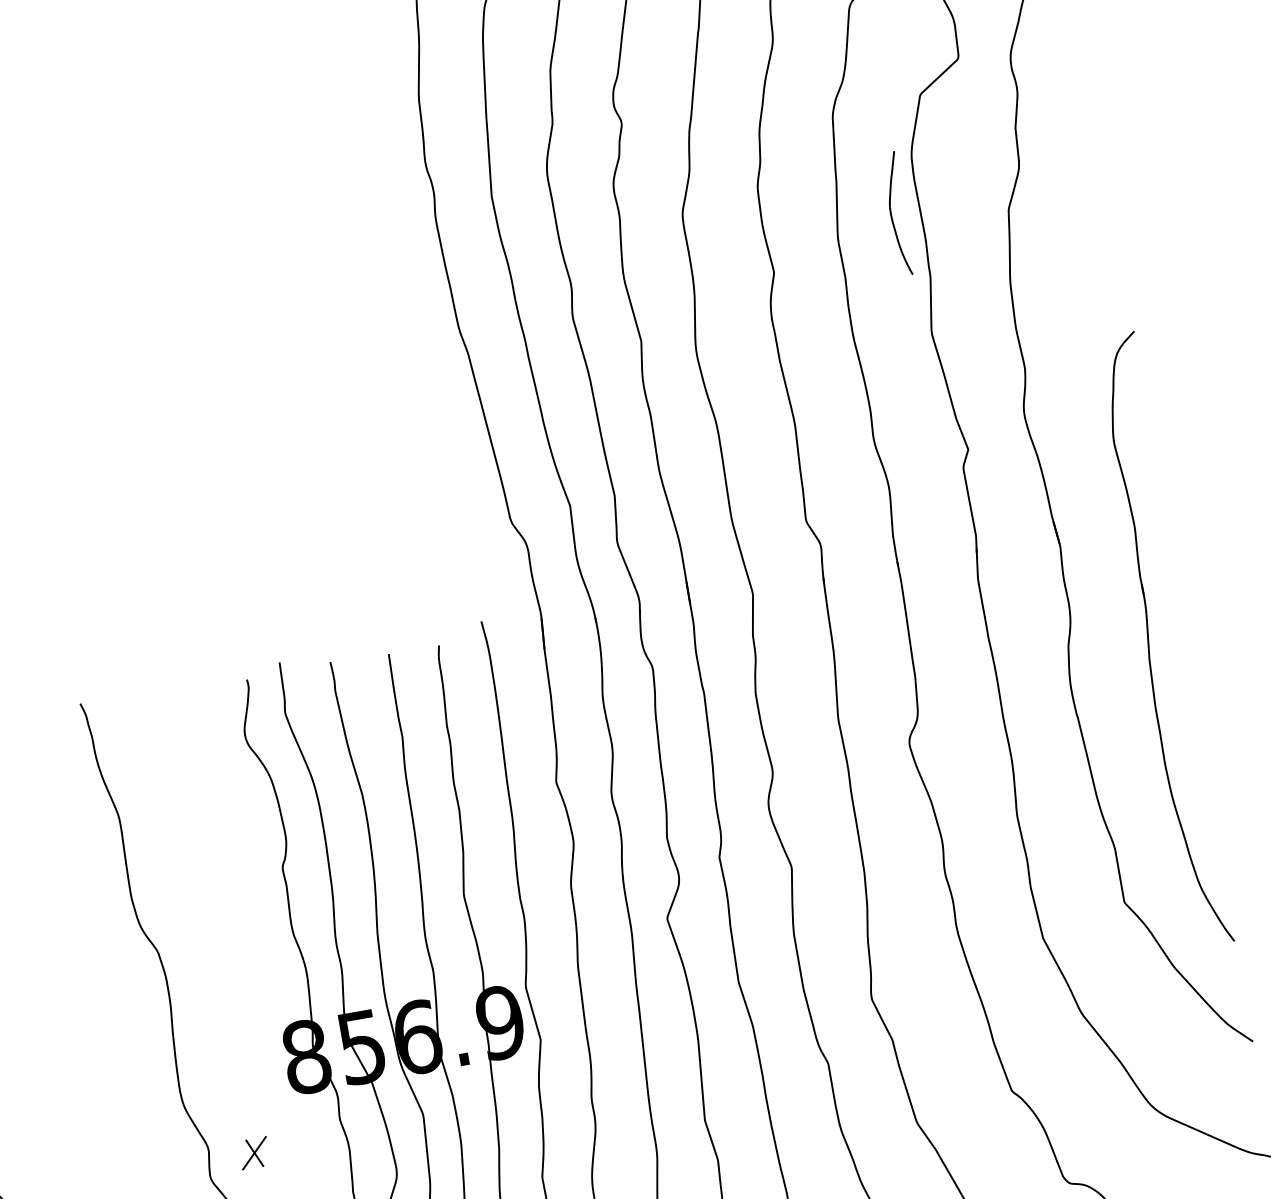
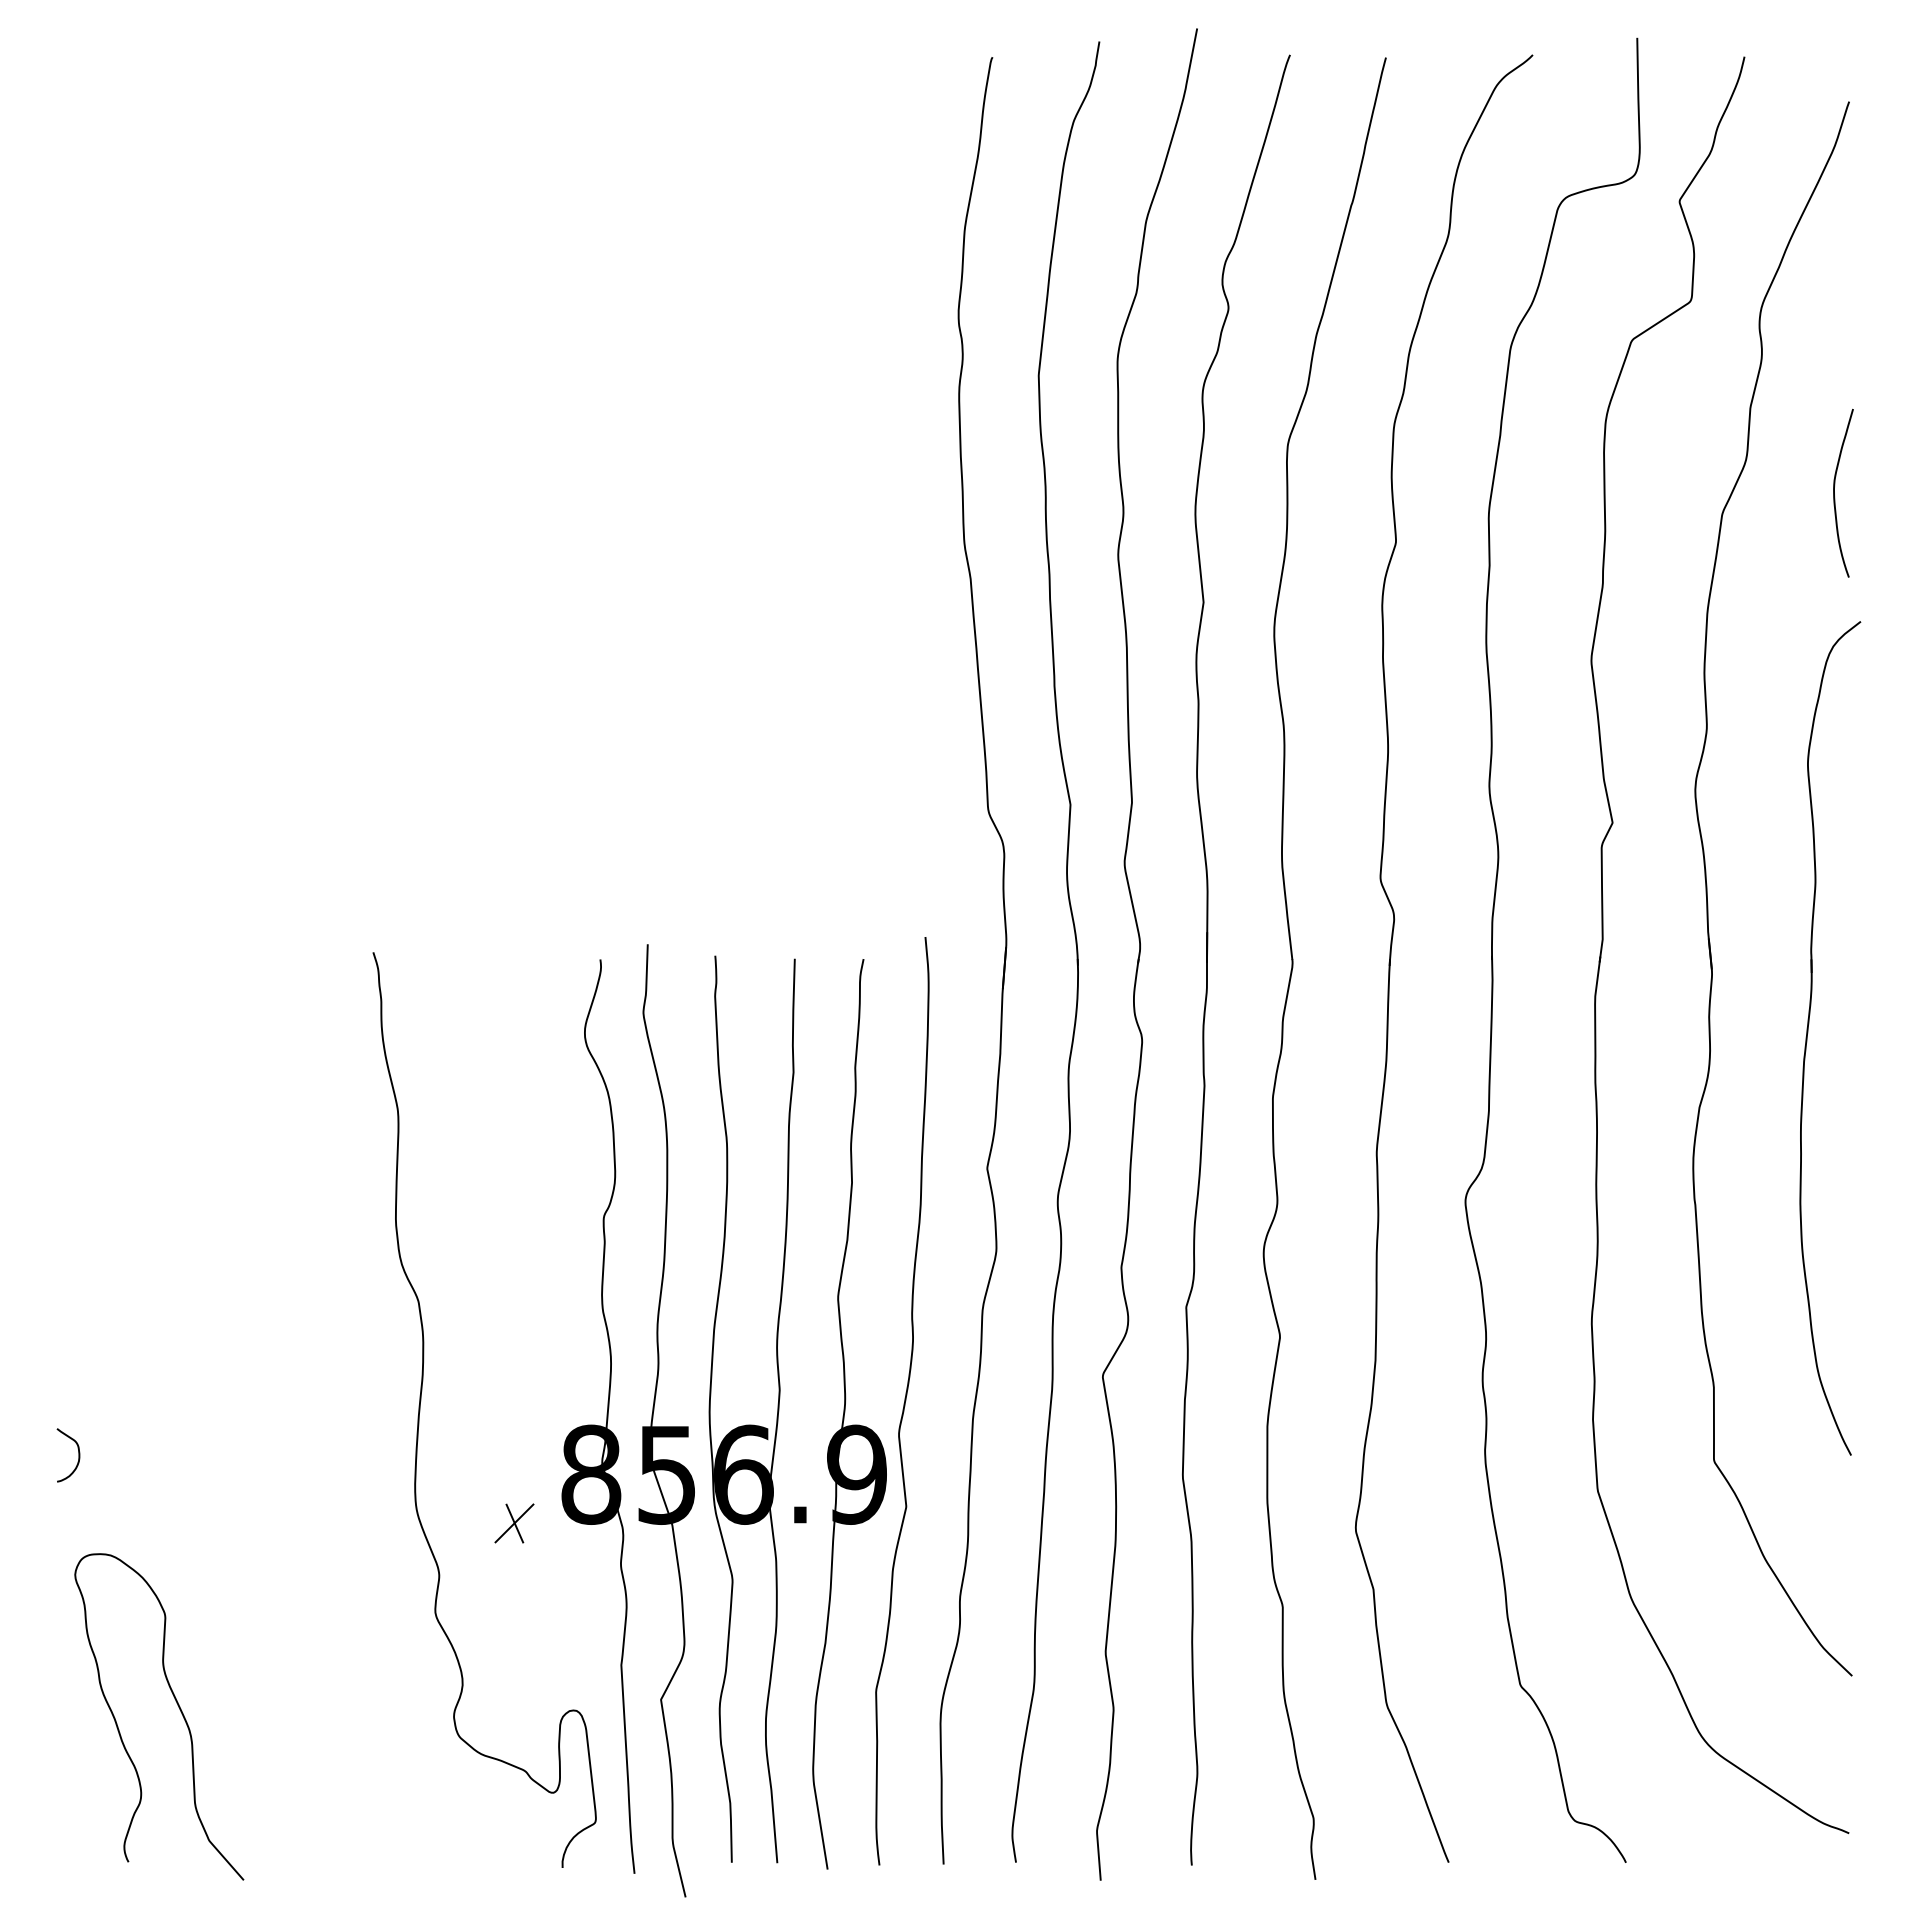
curve: (891, 214) -> (1834, 492), moved
part: (1149, 638) -> (1808, 1033), moved
part: (254, 1153) -> (514, 1523), moved

